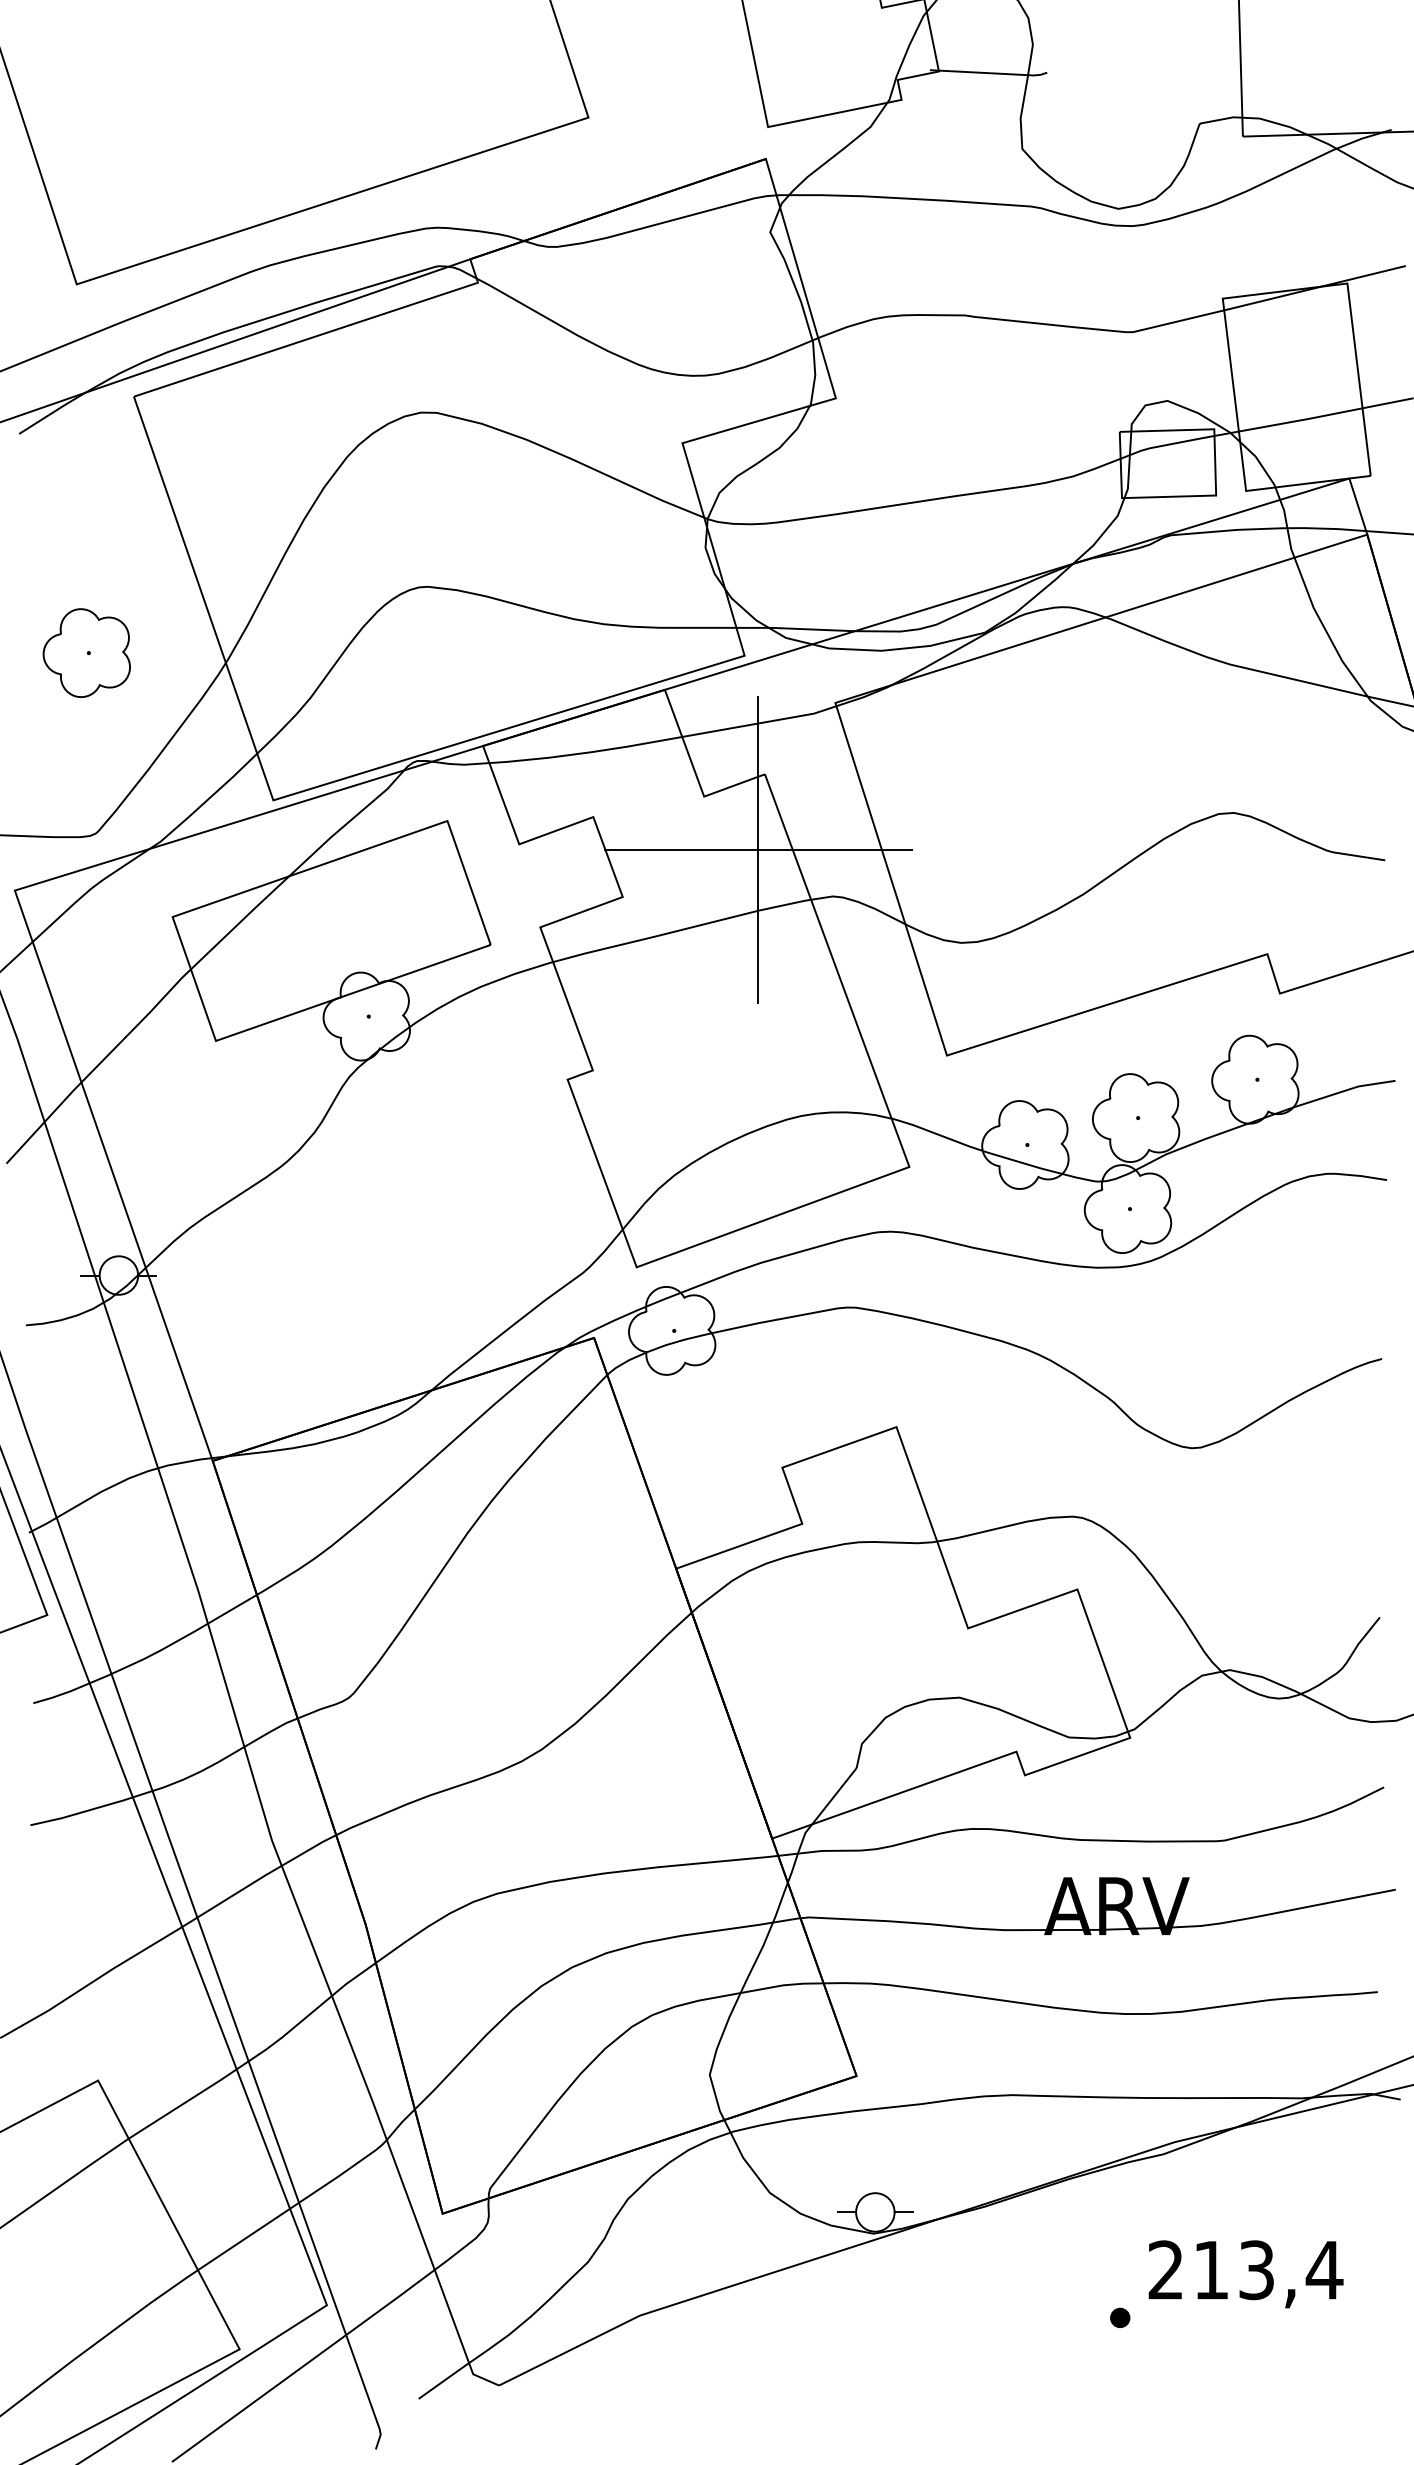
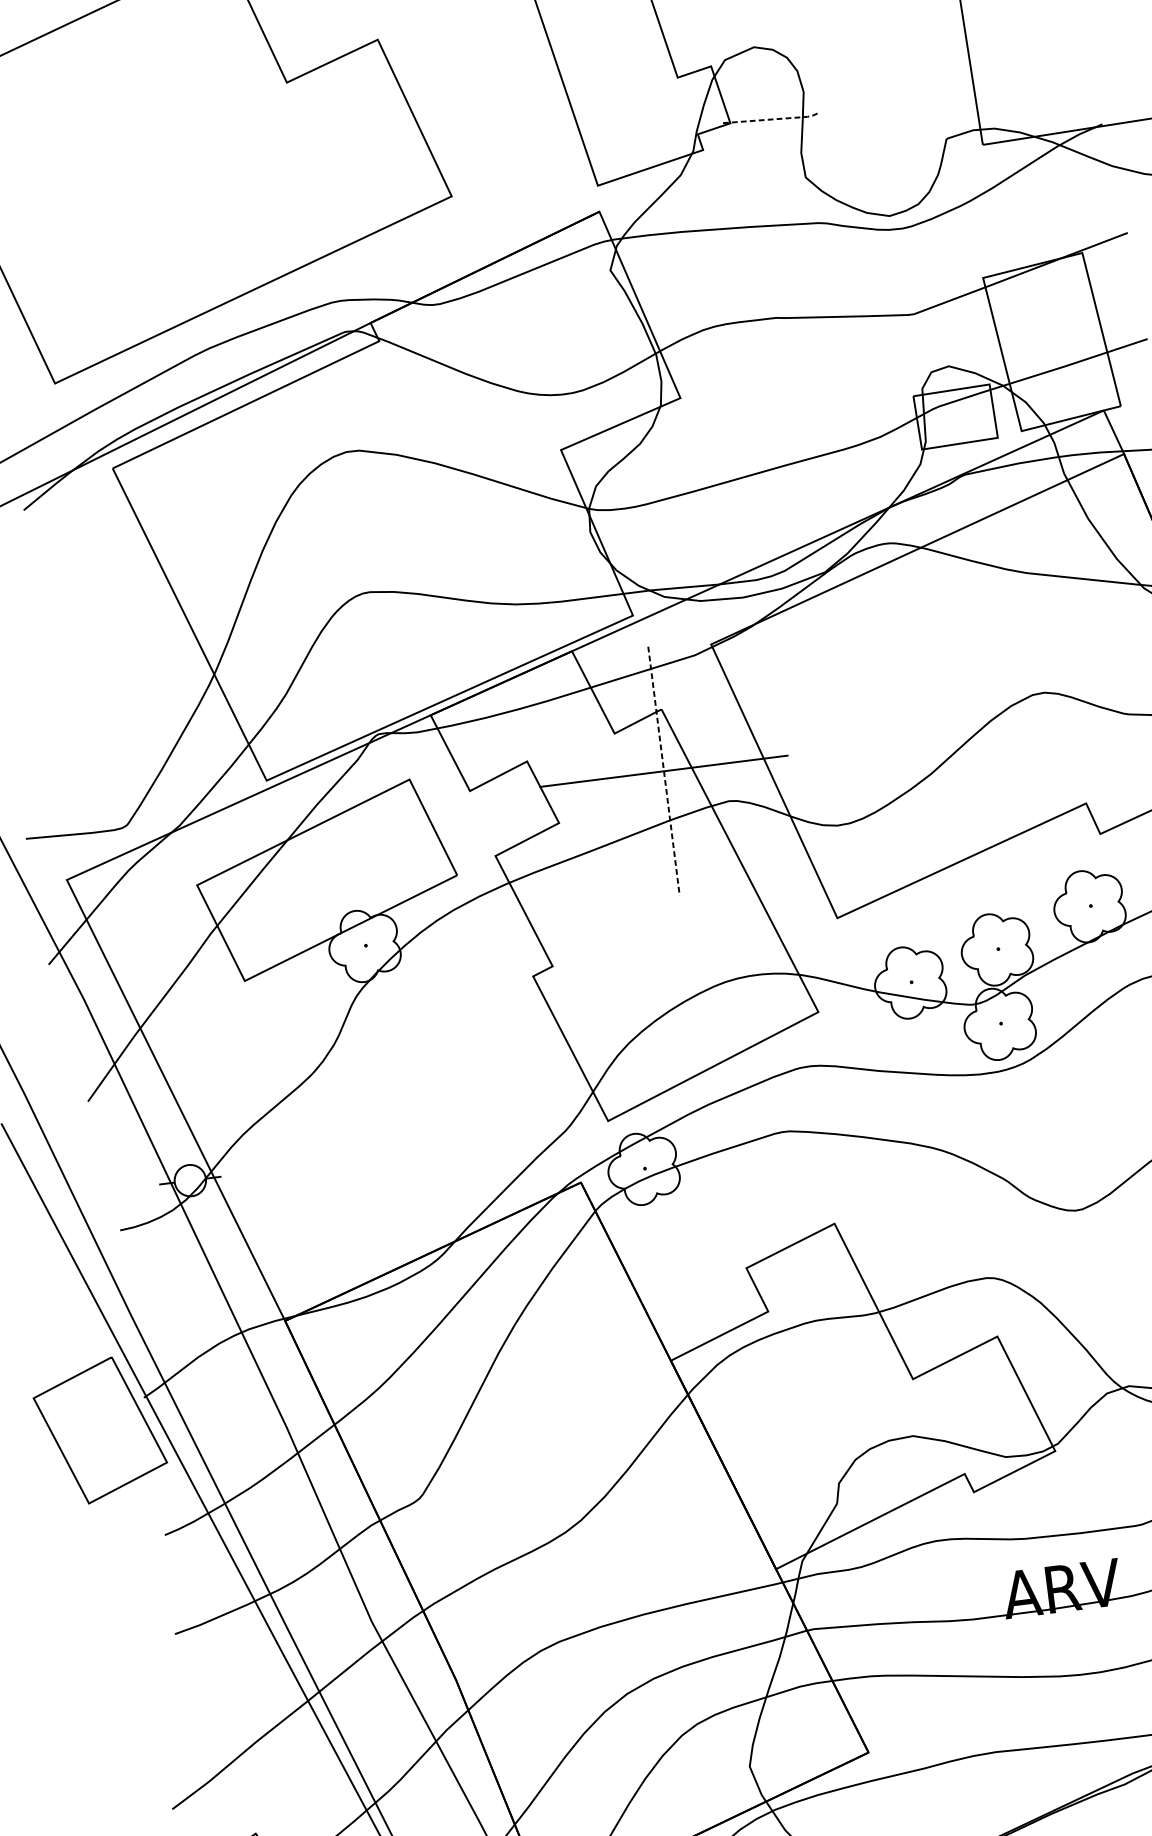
line: (990, 73) -> (772, 119), solid -> dashed
part: (86, 652) -> (100, 680), removed
line: (758, 850) -> (664, 771), solid -> dashed

